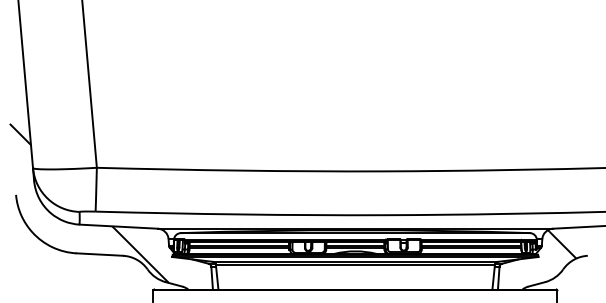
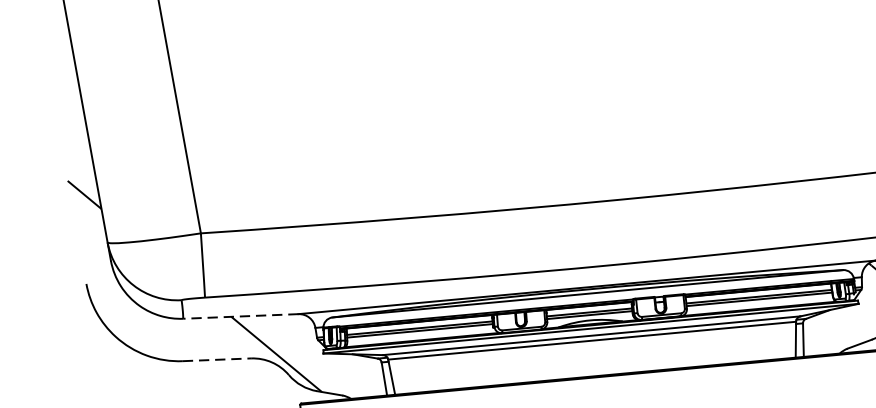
line: (118, 226) -> (240, 316), solid -> dashed
line: (100, 254) -> (217, 359), solid -> dashed

